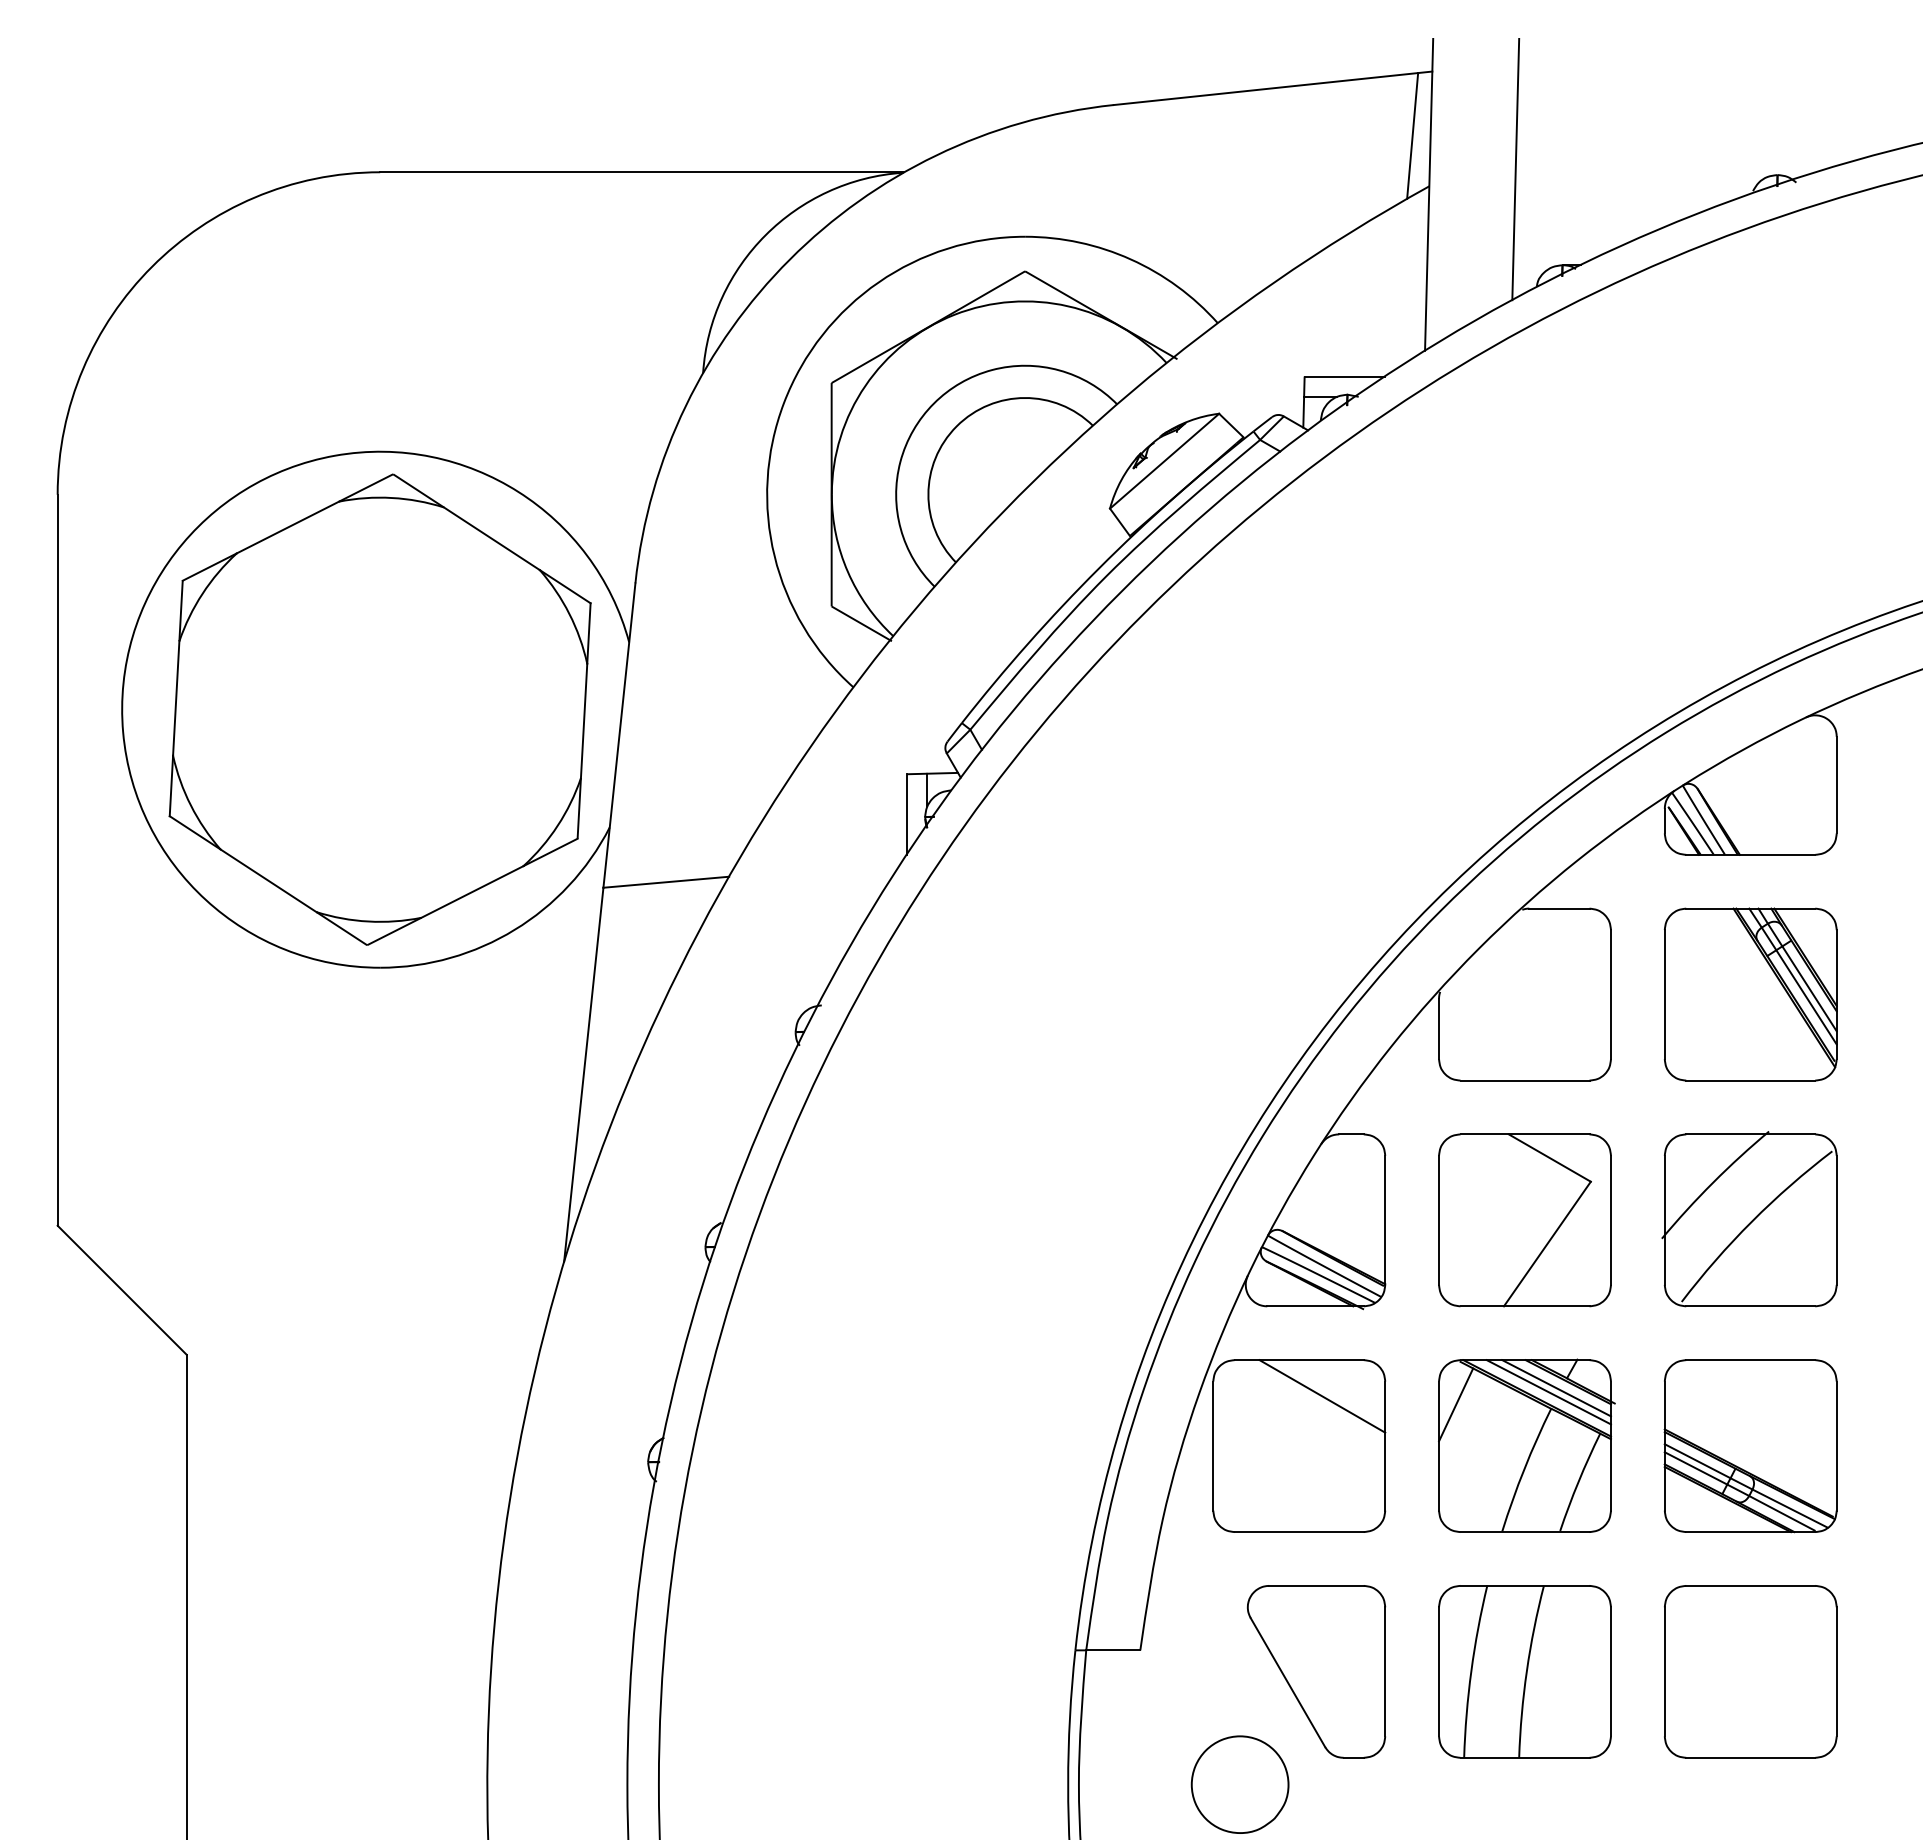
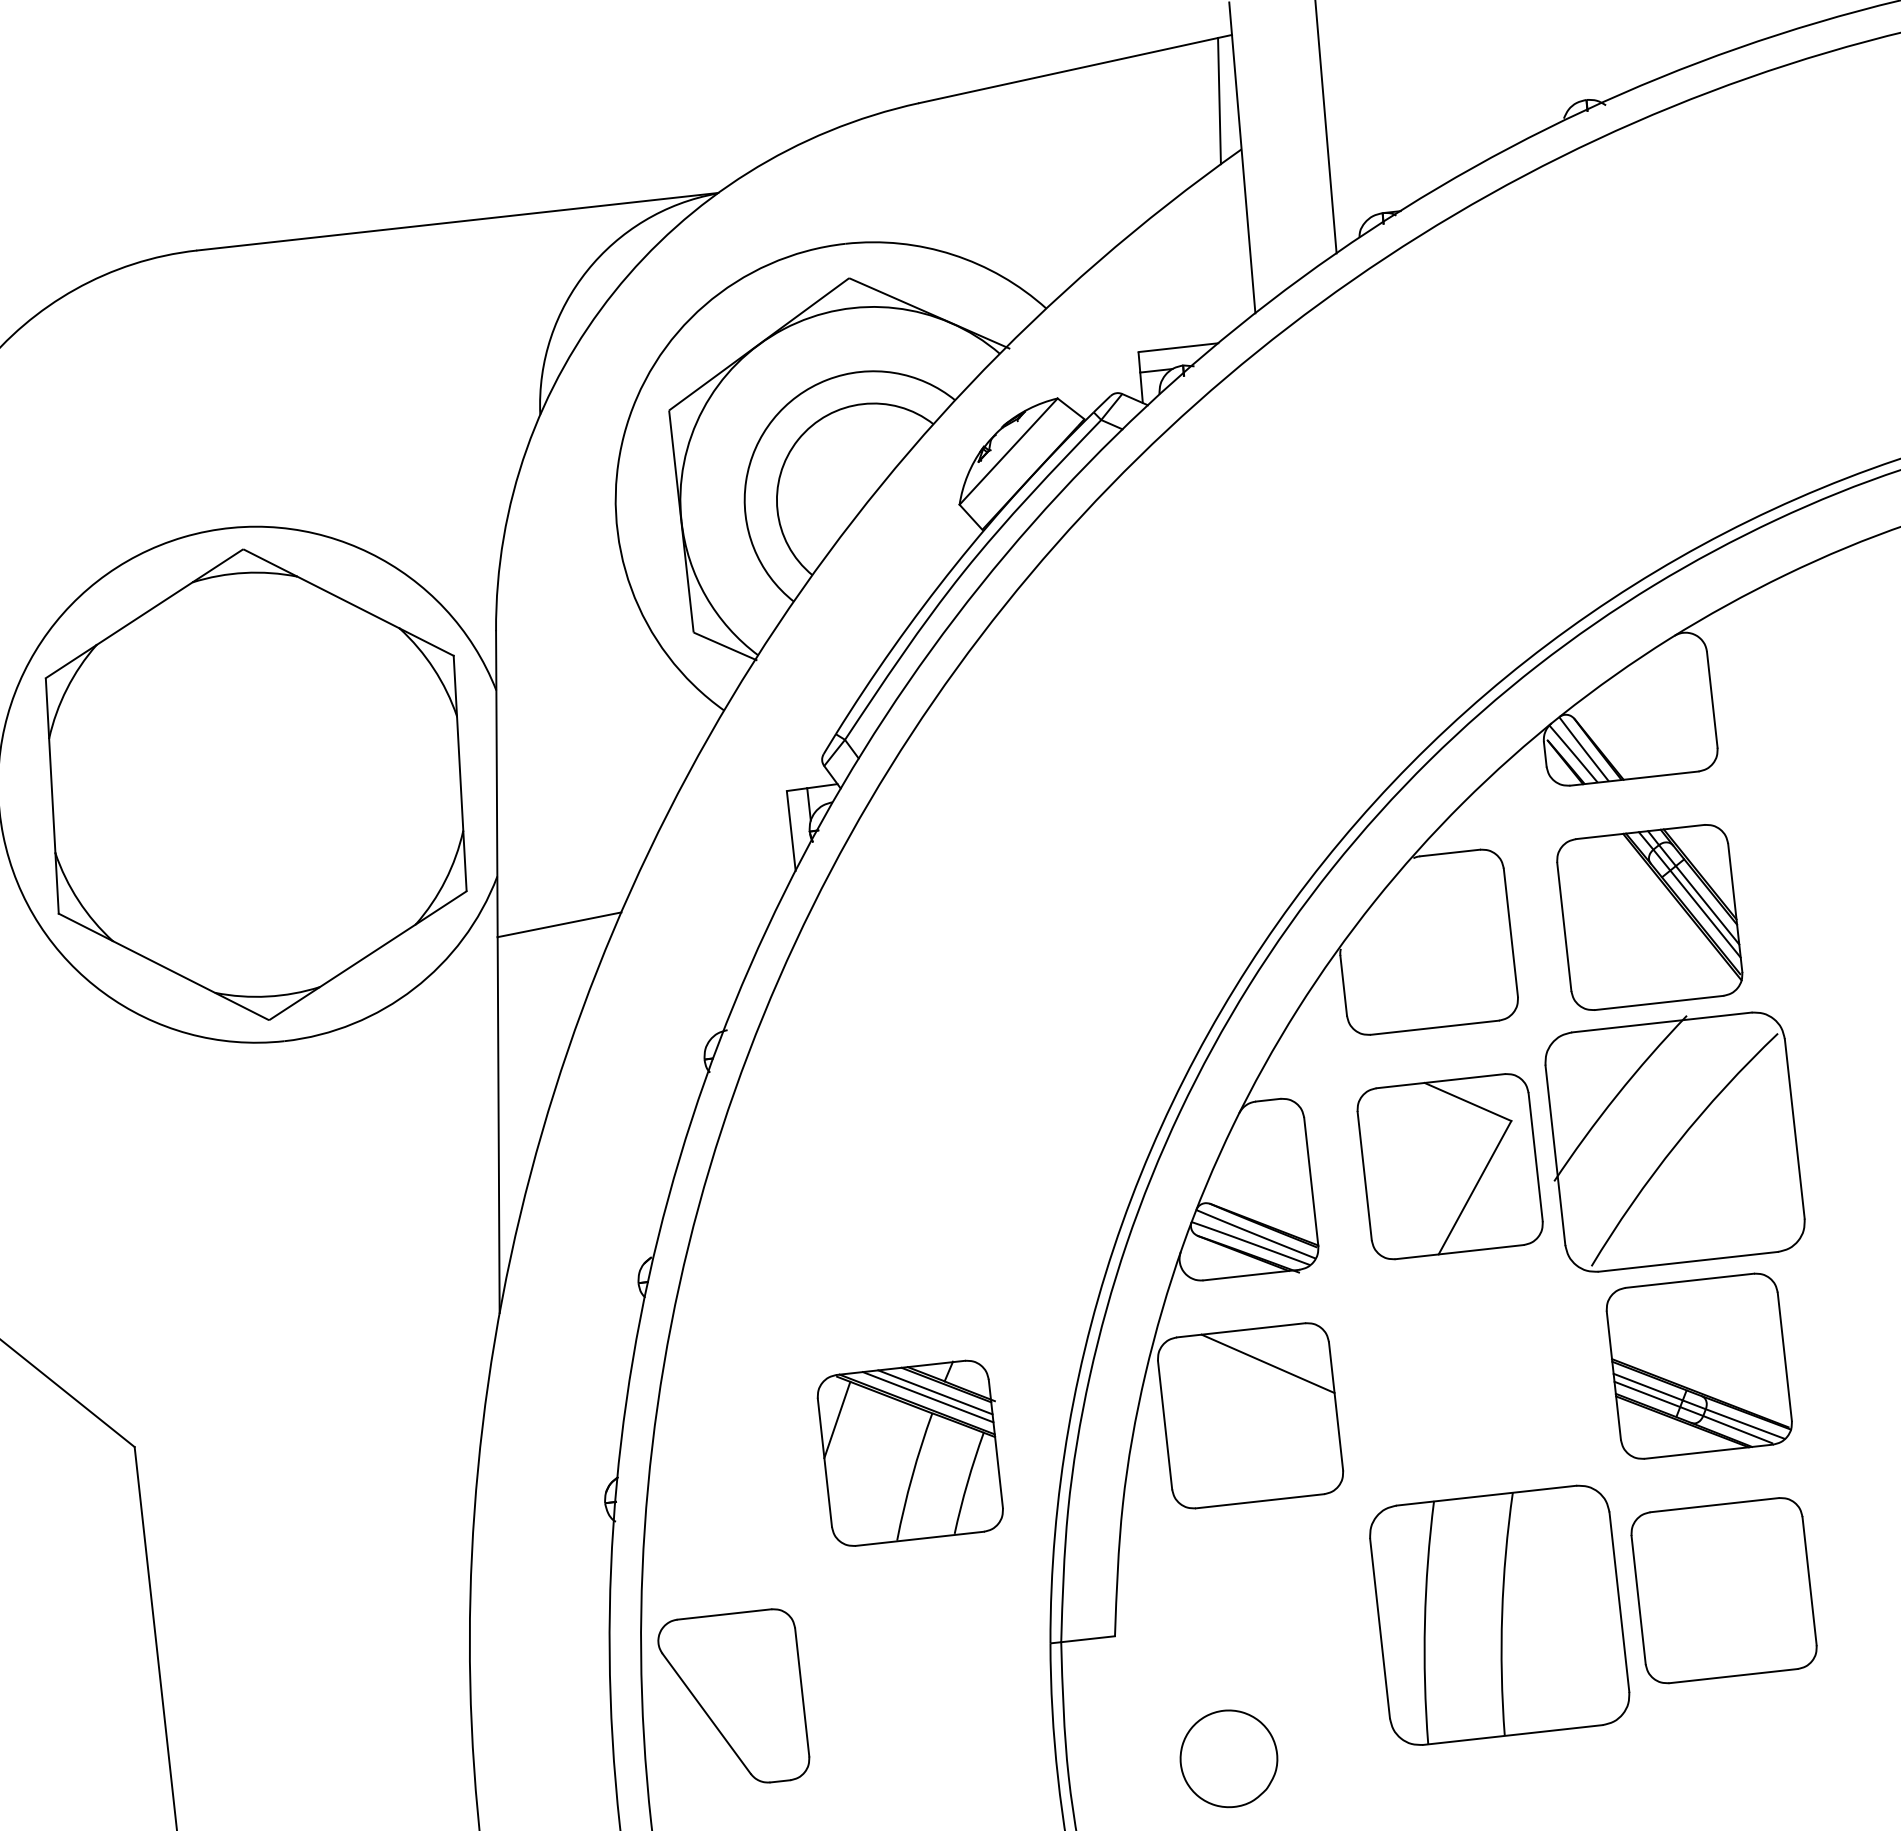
part: (1749, 1219) -> (1673, 1141), size x1.4
part: (1526, 1445) -> (911, 1452), moved
part: (1316, 1671) -> (733, 1699), moved
part: (1524, 1671) -> (1499, 1615), size x1.4

